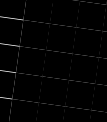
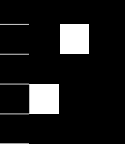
fill: (61, 38) -> (74, 39), removed
fill: (27, 87) -> (44, 98), removed

